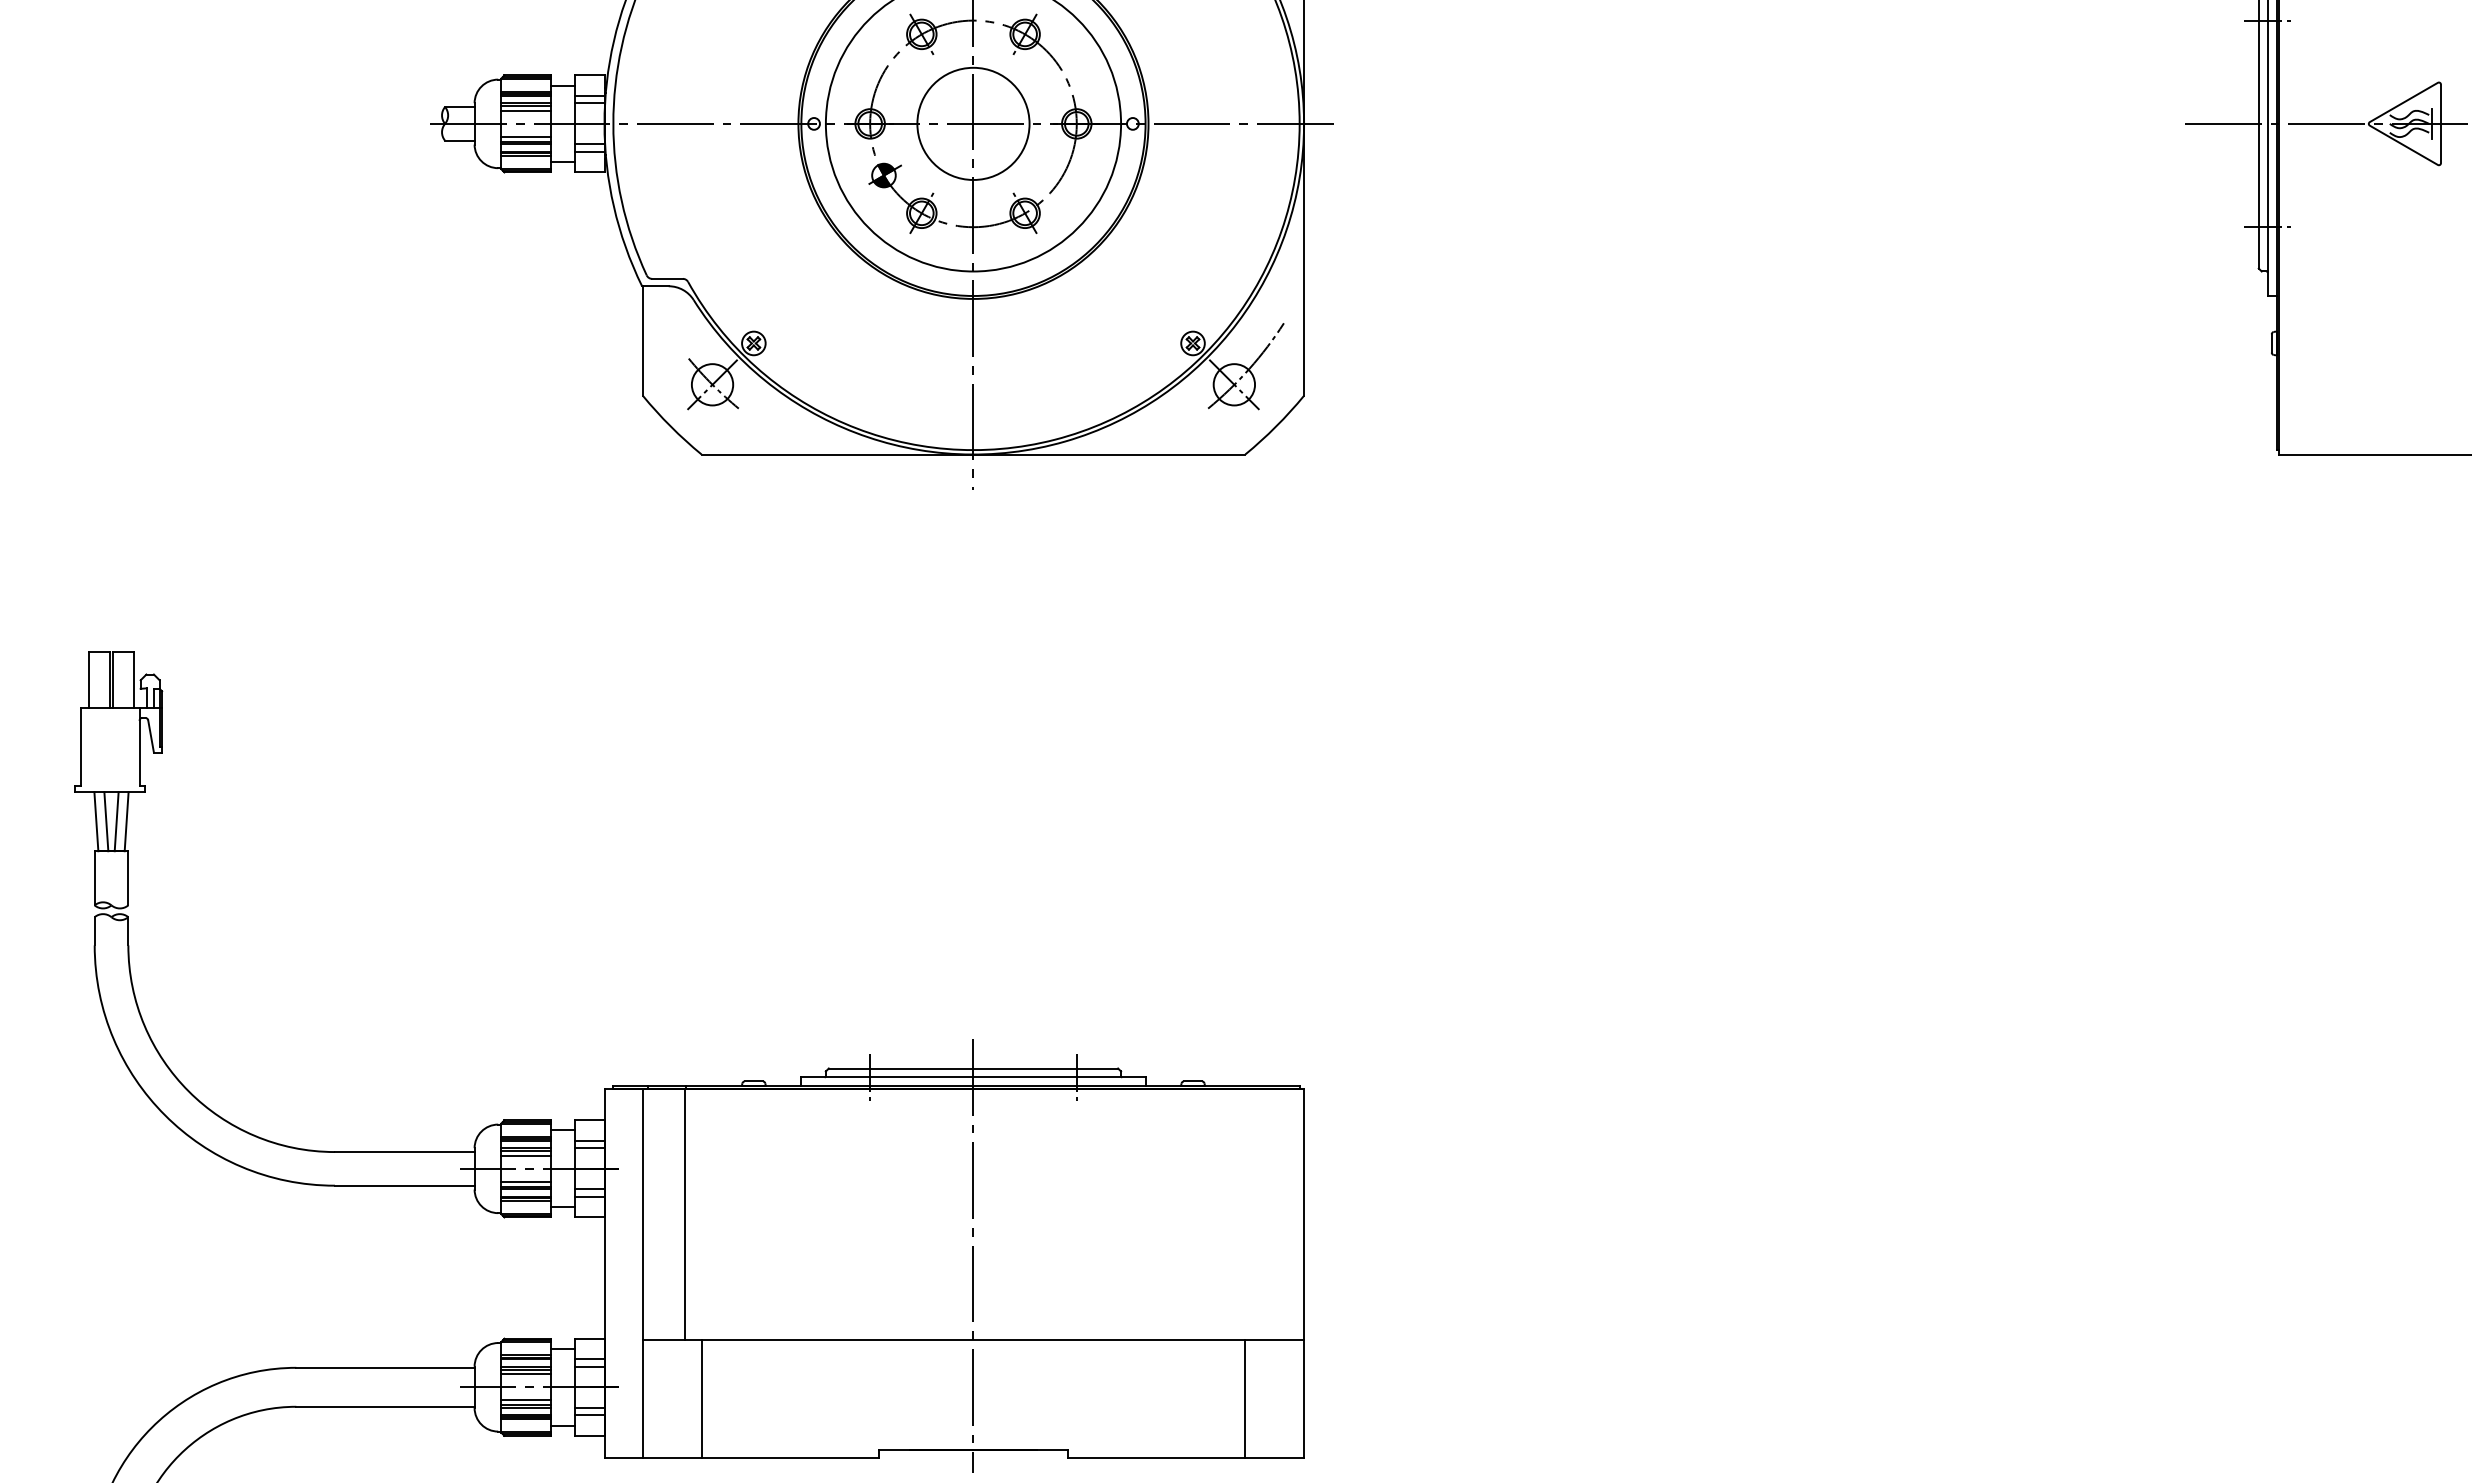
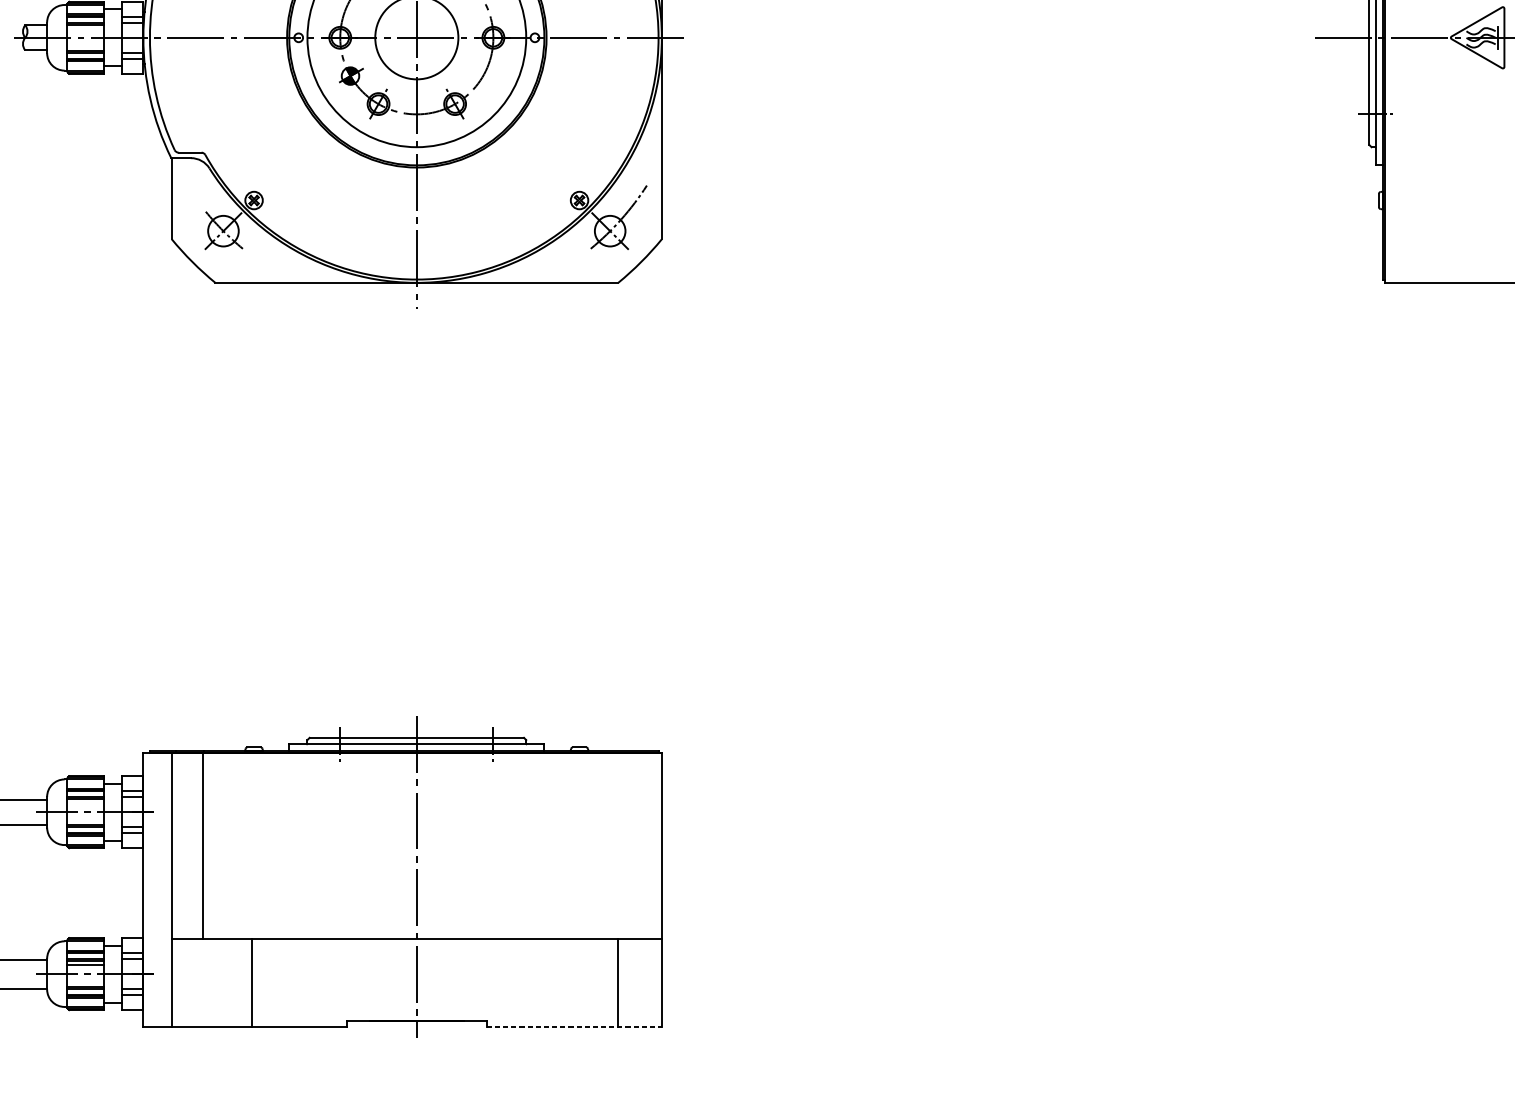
line: (526, 110) -> (85, 27), removed
line: (526, 136) -> (85, 47), removed
line: (526, 1155) -> (85, 802), removed
line: (526, 1181) -> (85, 821), removed
line: (701, 1399) -> (252, 983), moved
line: (526, 1400) -> (85, 983), removed
line: (1186, 1458) -> (574, 1026), solid -> dashed

